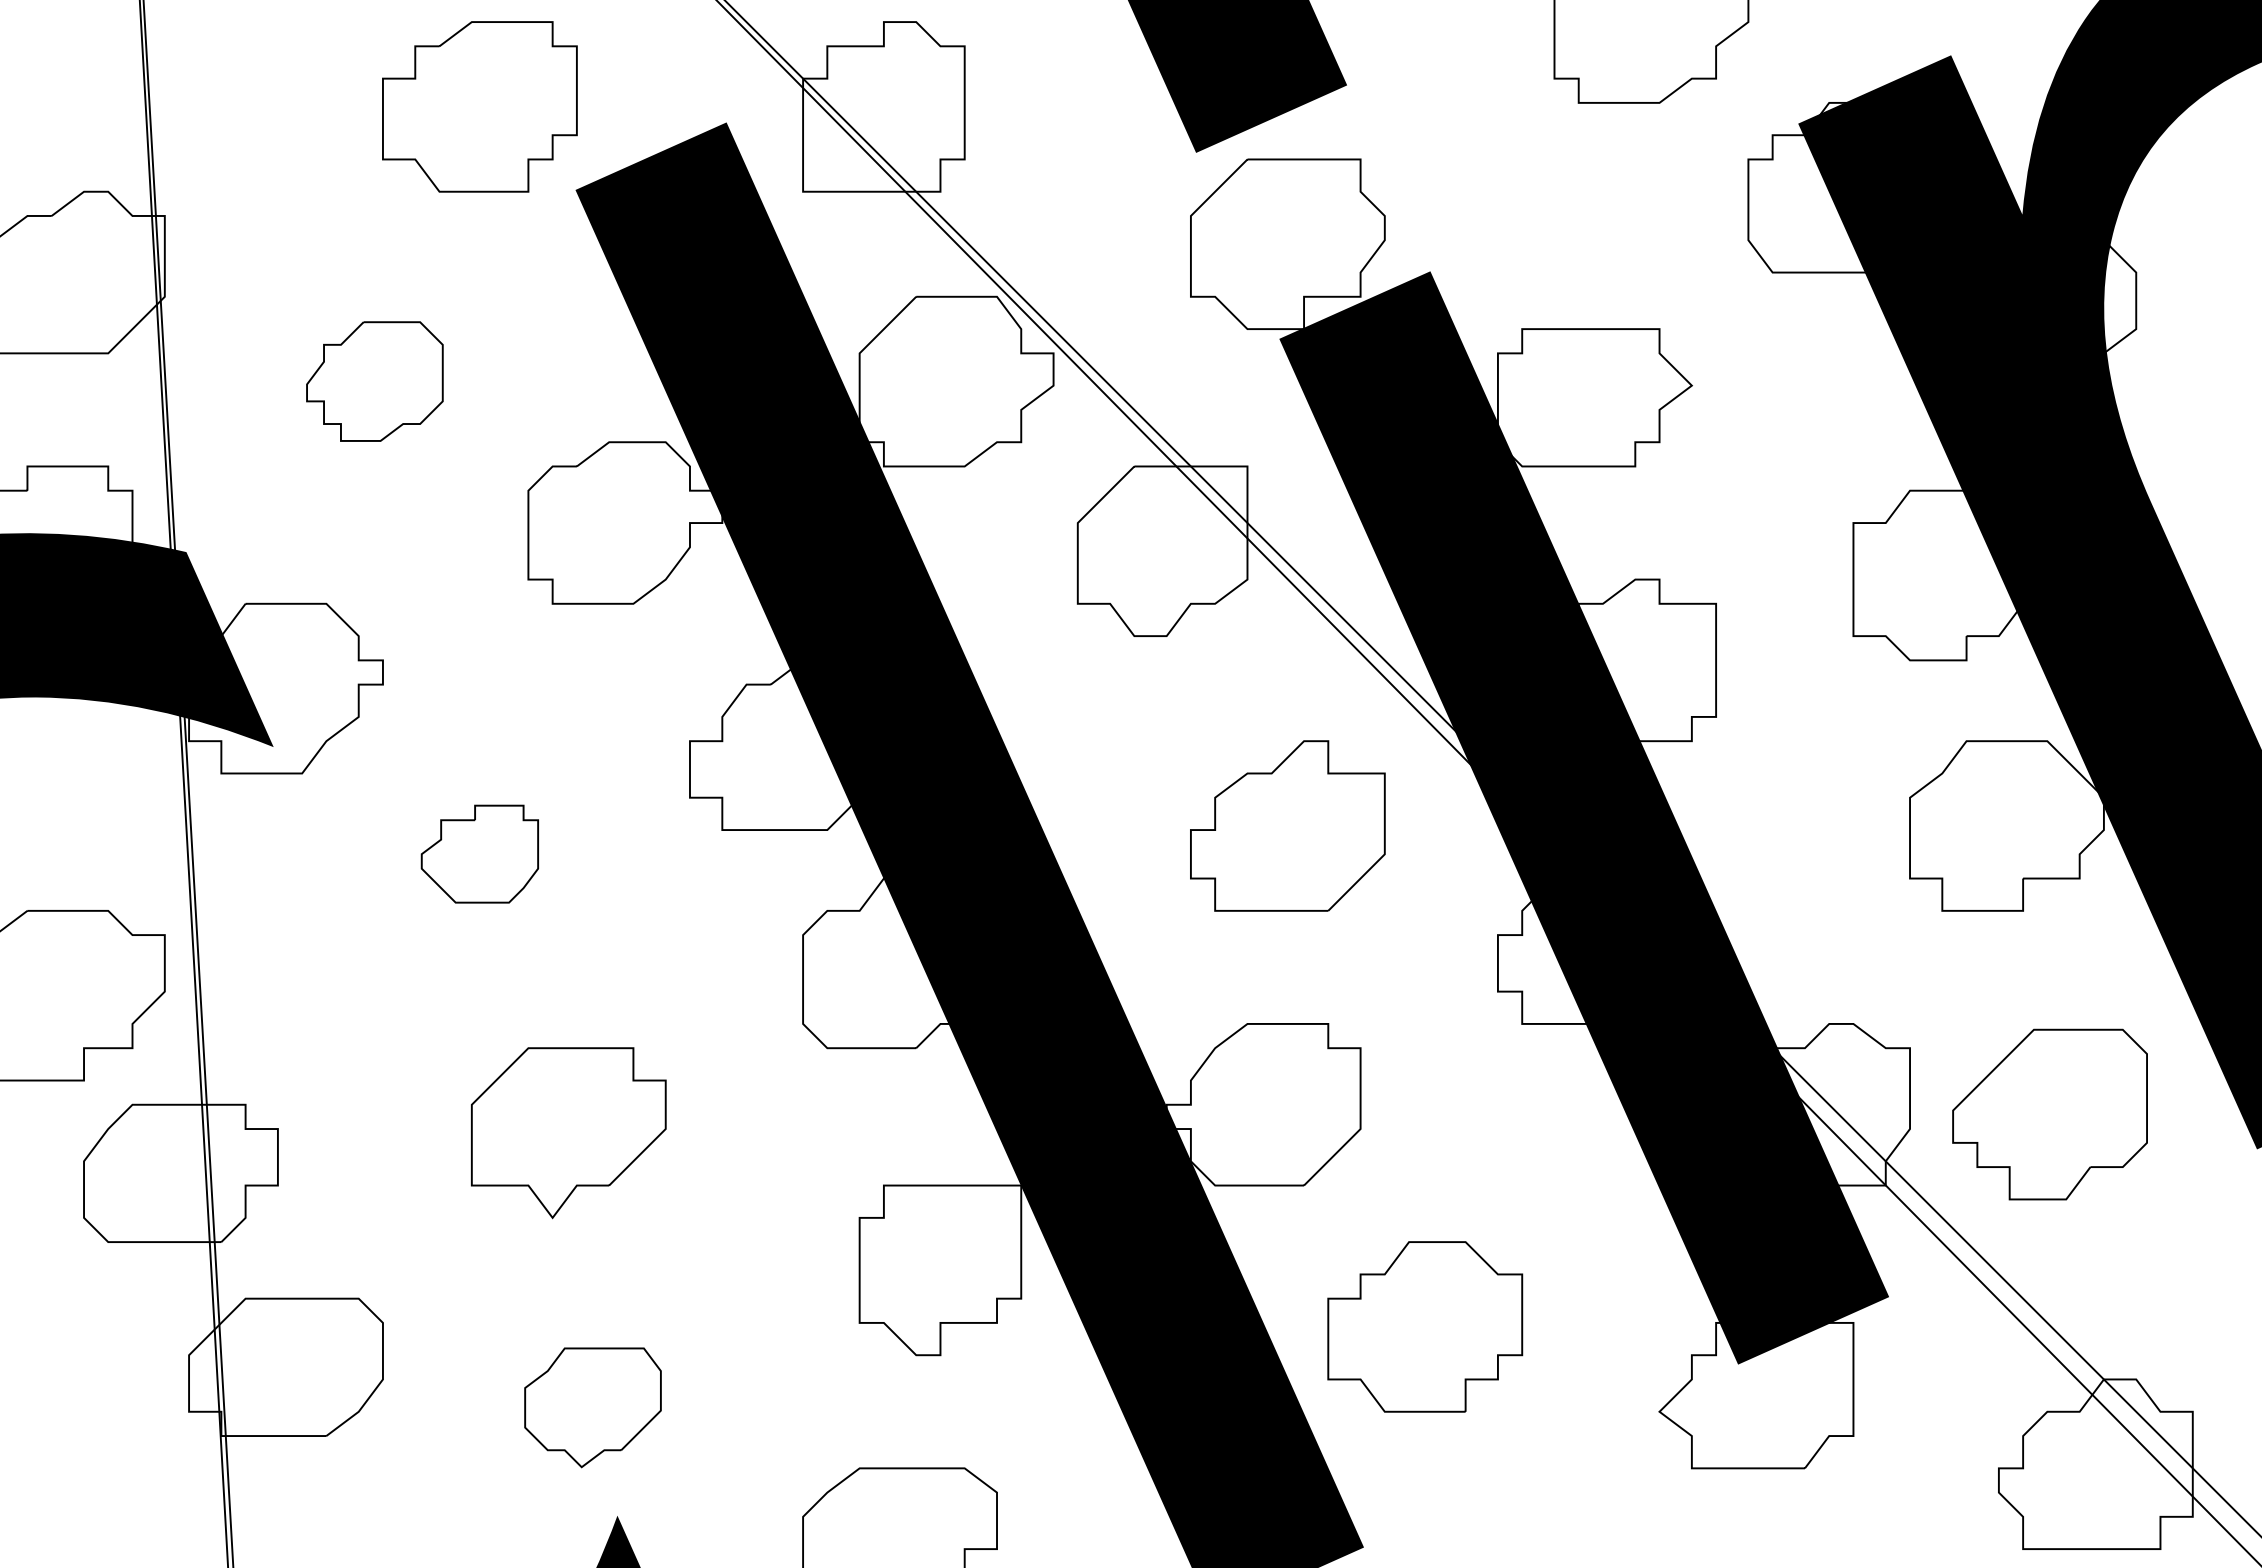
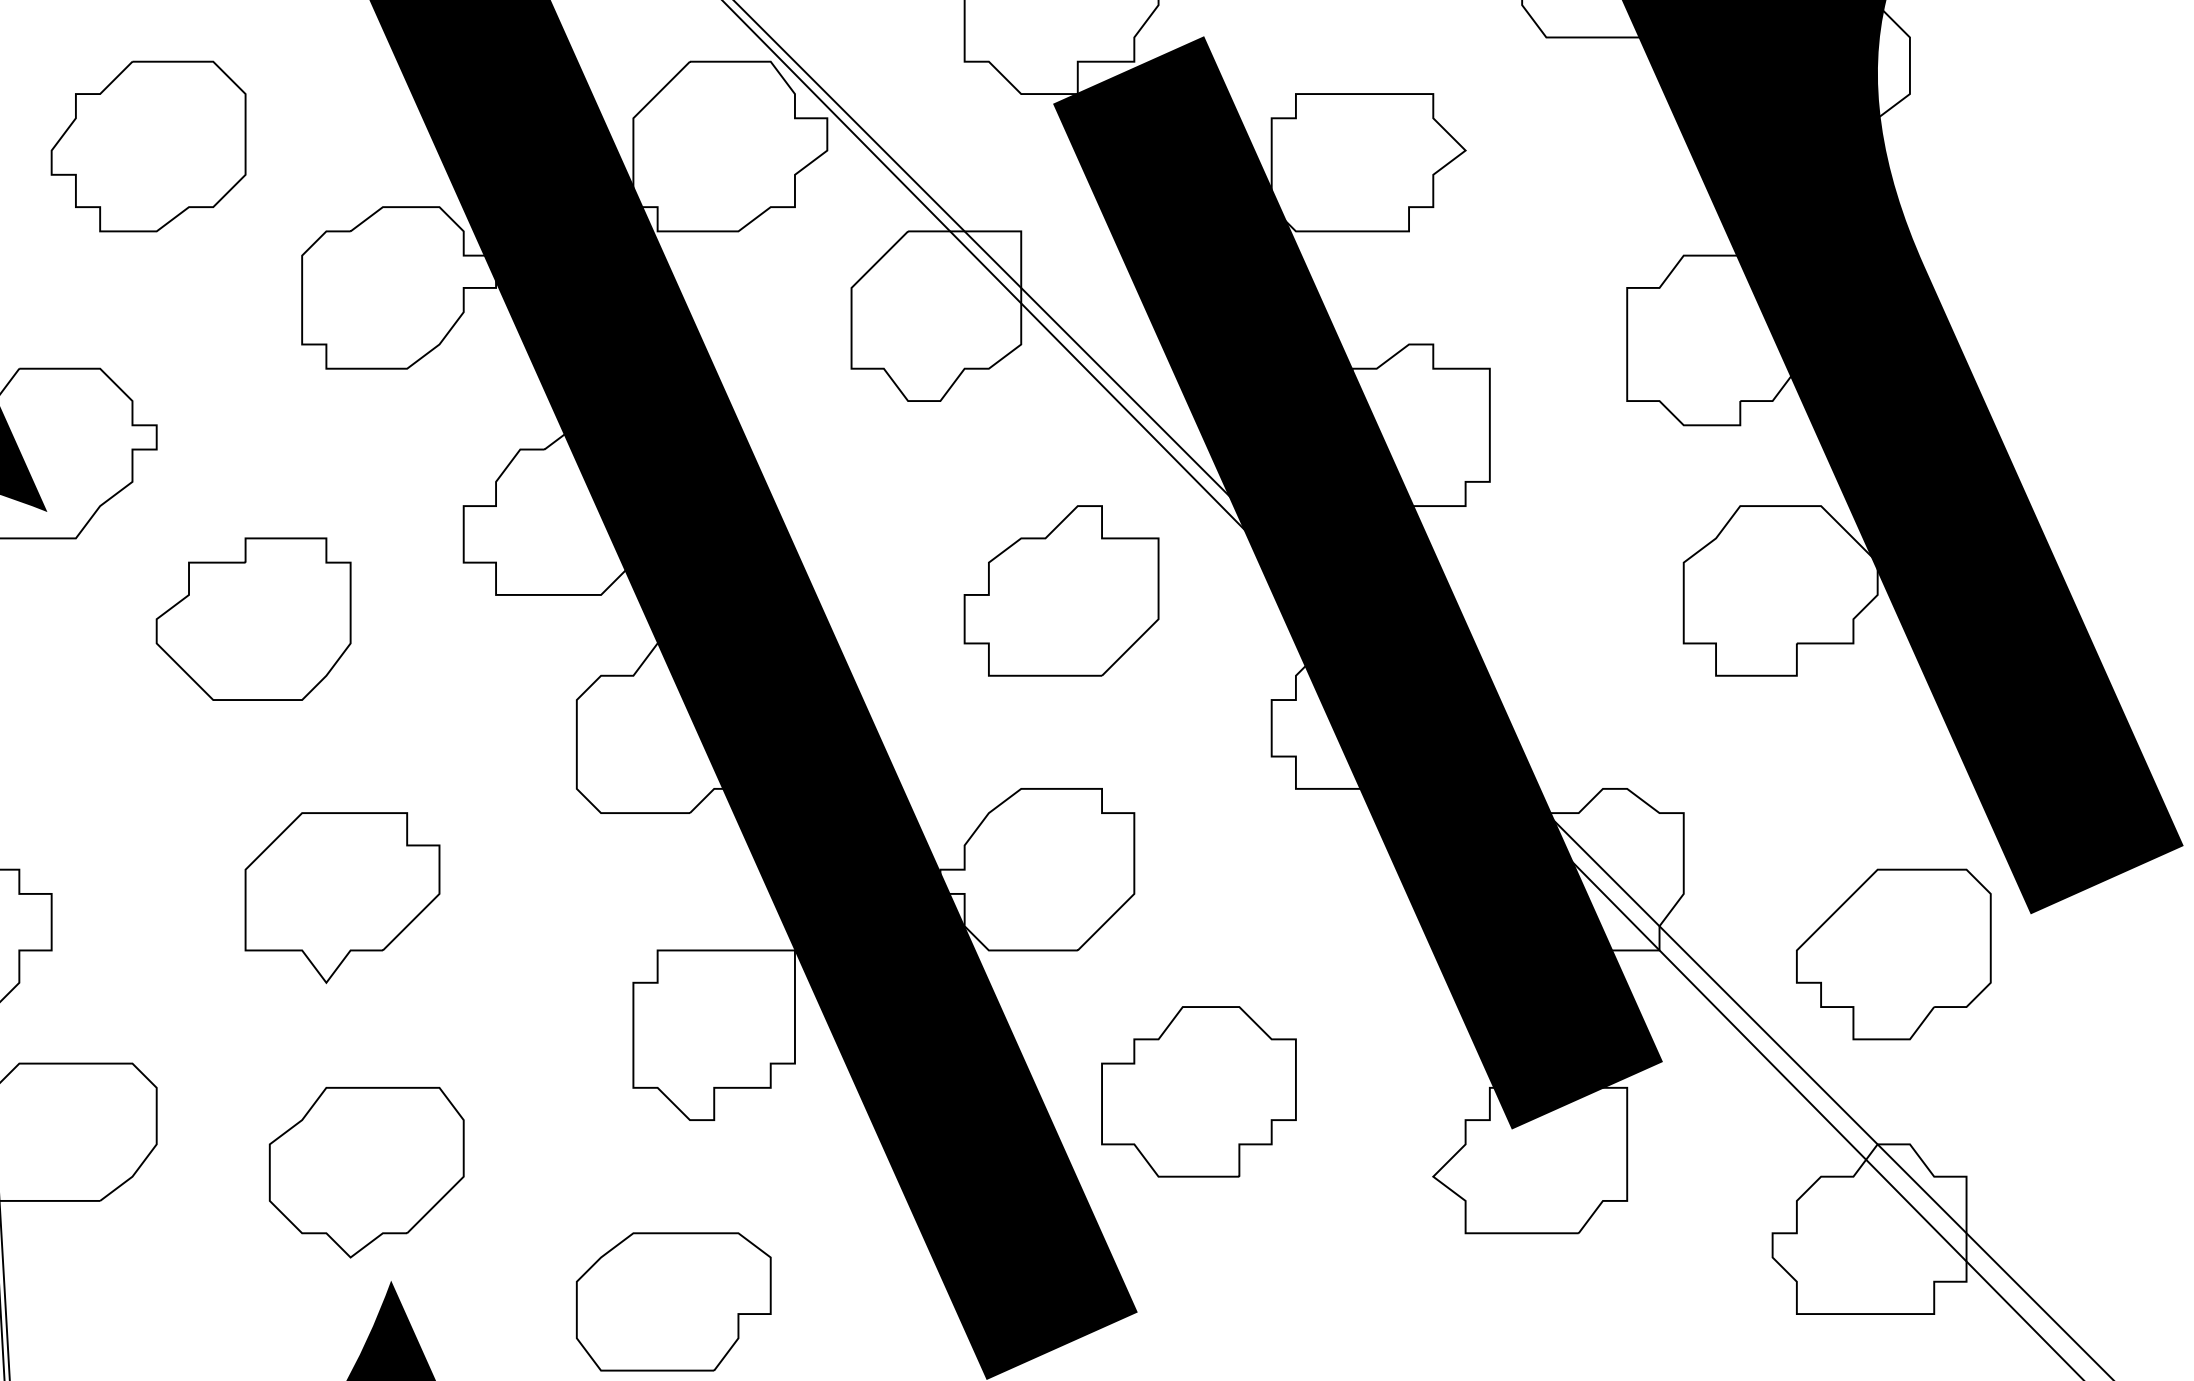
part: (374, 381) -> (148, 146), size x1.43
part: (479, 853) -> (253, 618), size x1.67
part: (2049, 1114) -> (1893, 954), moved
part: (592, 1407) -> (366, 1172), size x1.43

